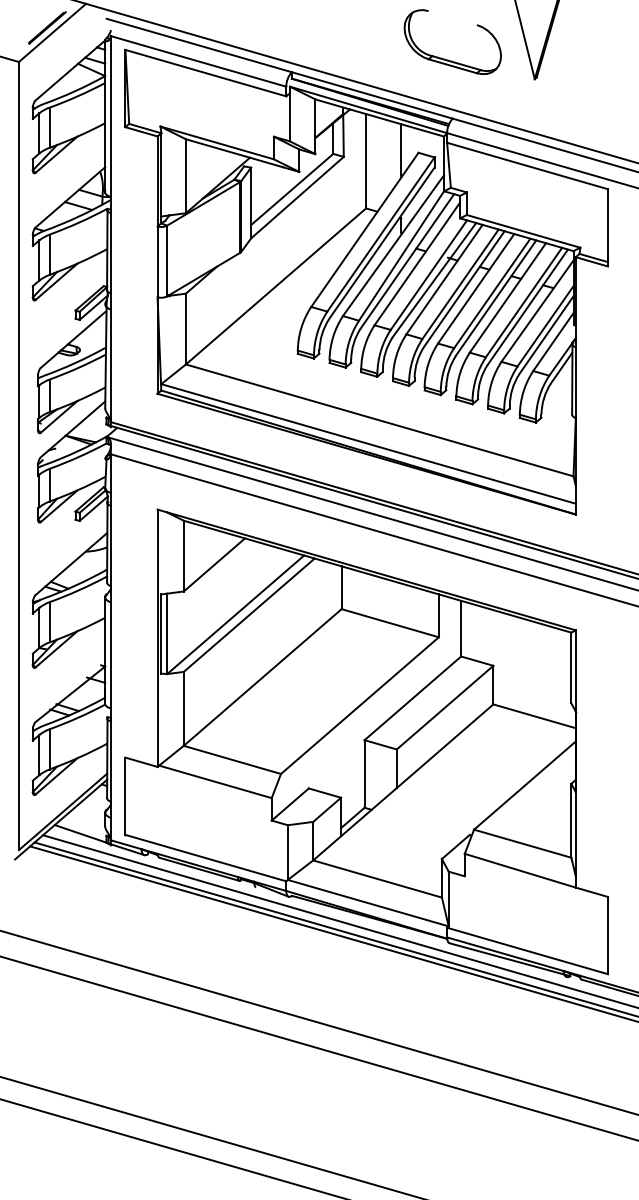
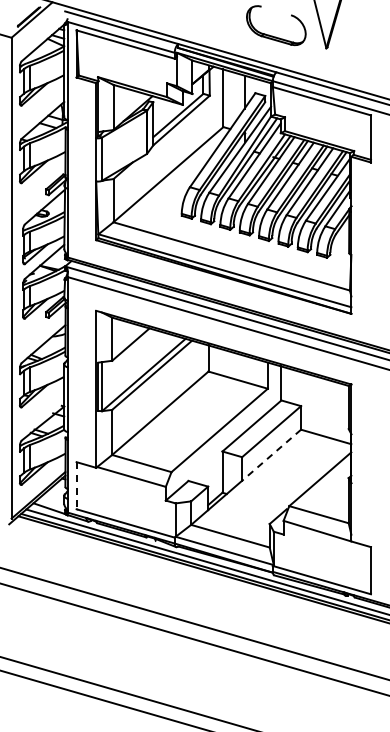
line: (444, 746) -> (271, 455), solid -> dashed
line: (125, 795) -> (76, 485), solid -> dashed

